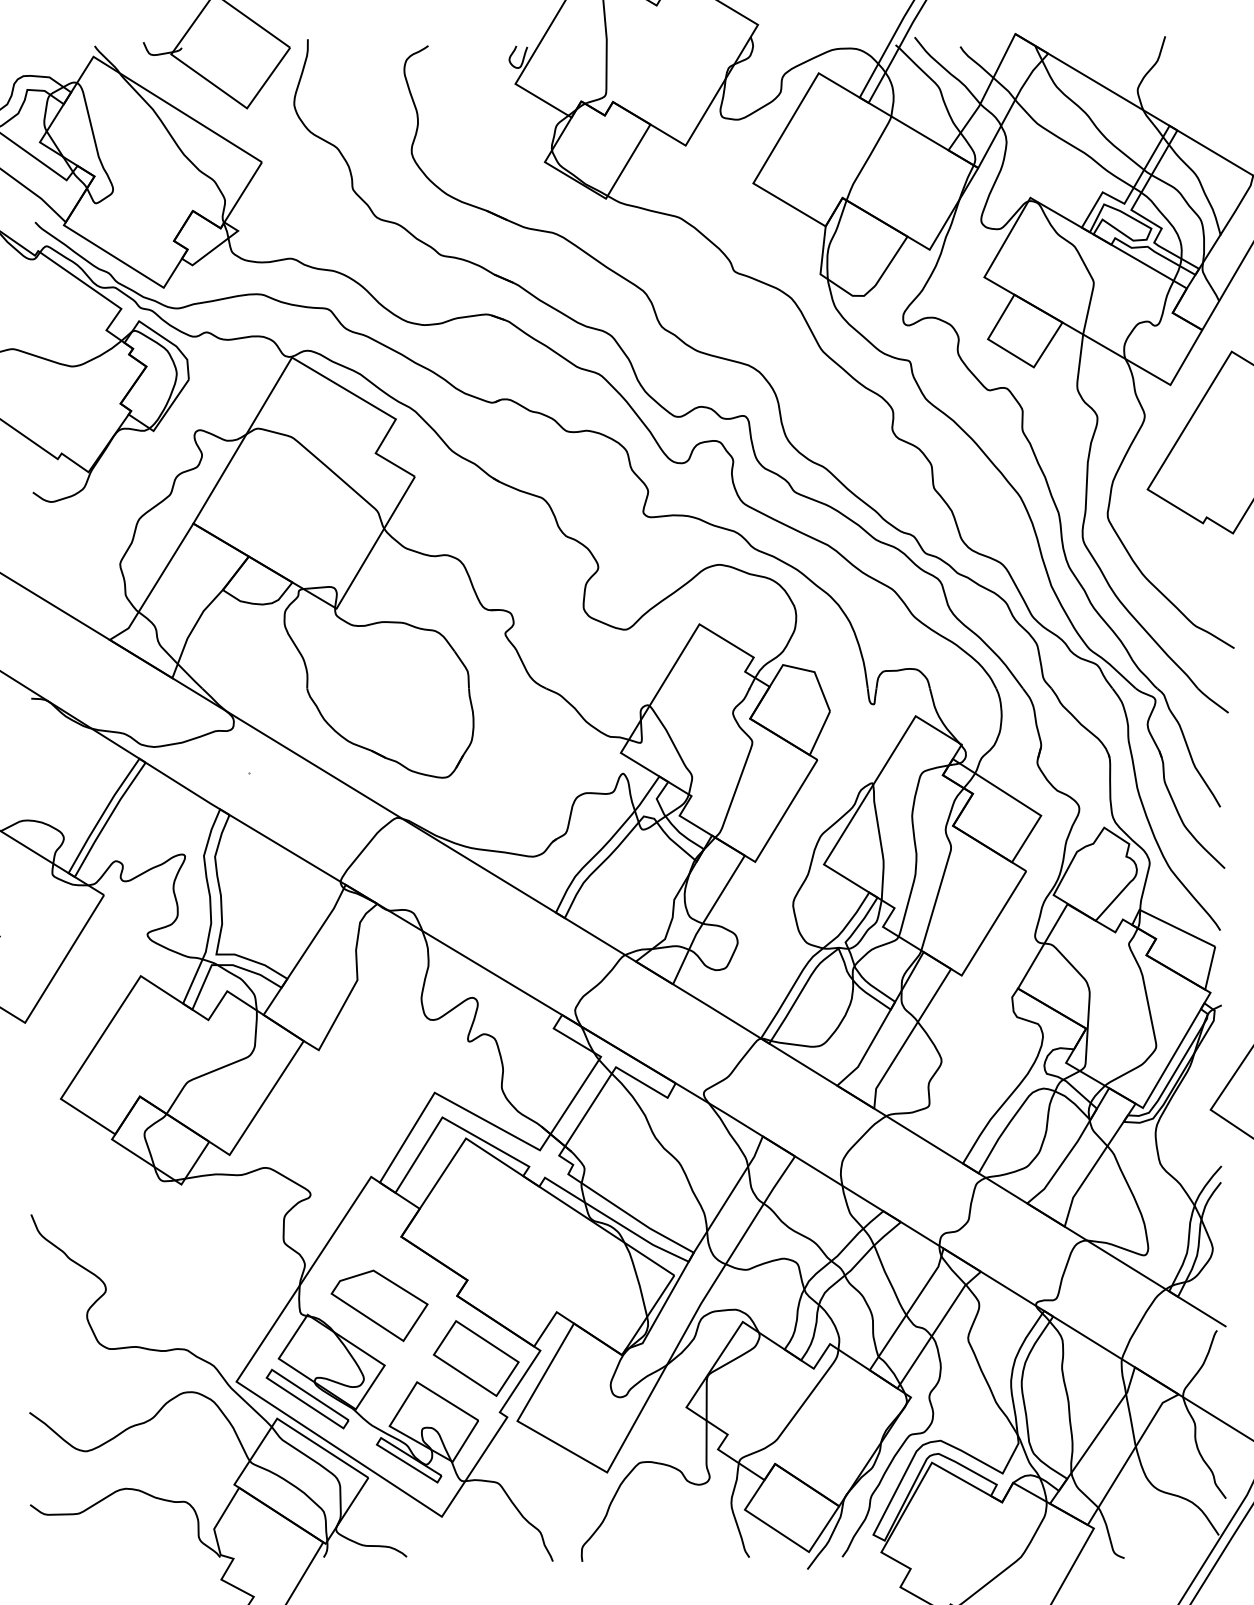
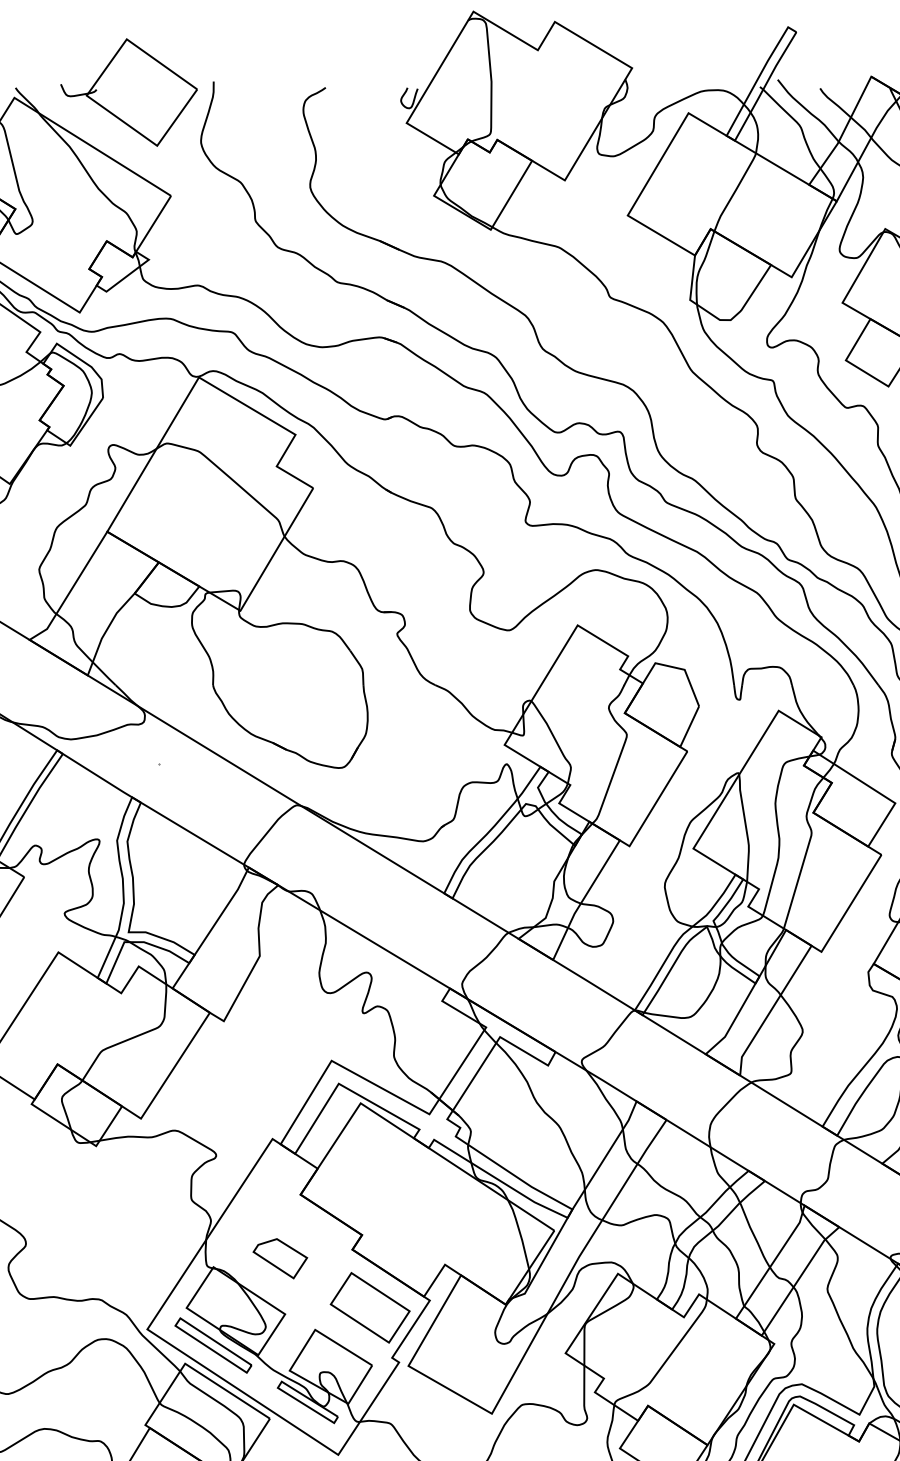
part: (379, 1305) -> (280, 1258), size x0.6

